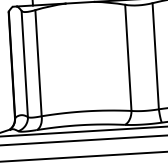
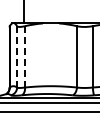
line: (39, 62) -> (25, 56), solid -> dashed
line: (25, 63) -> (17, 56), solid -> dashed

